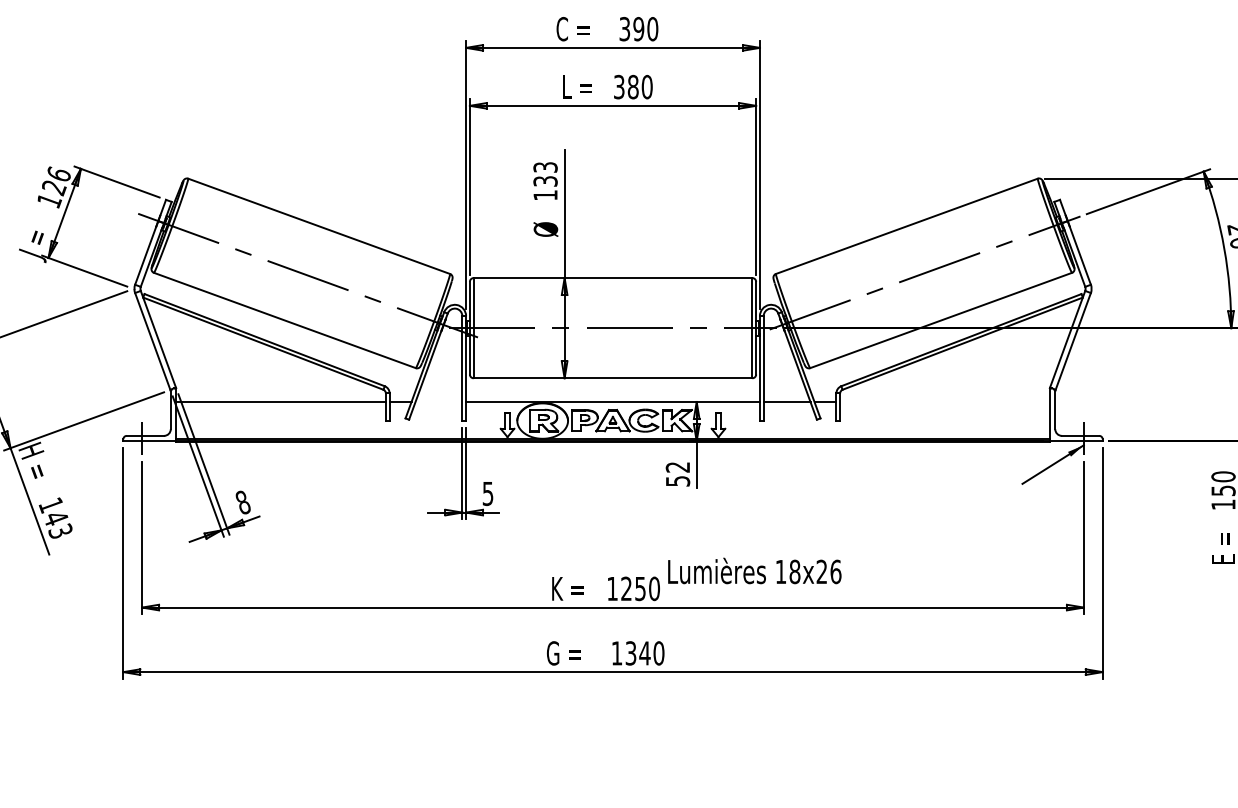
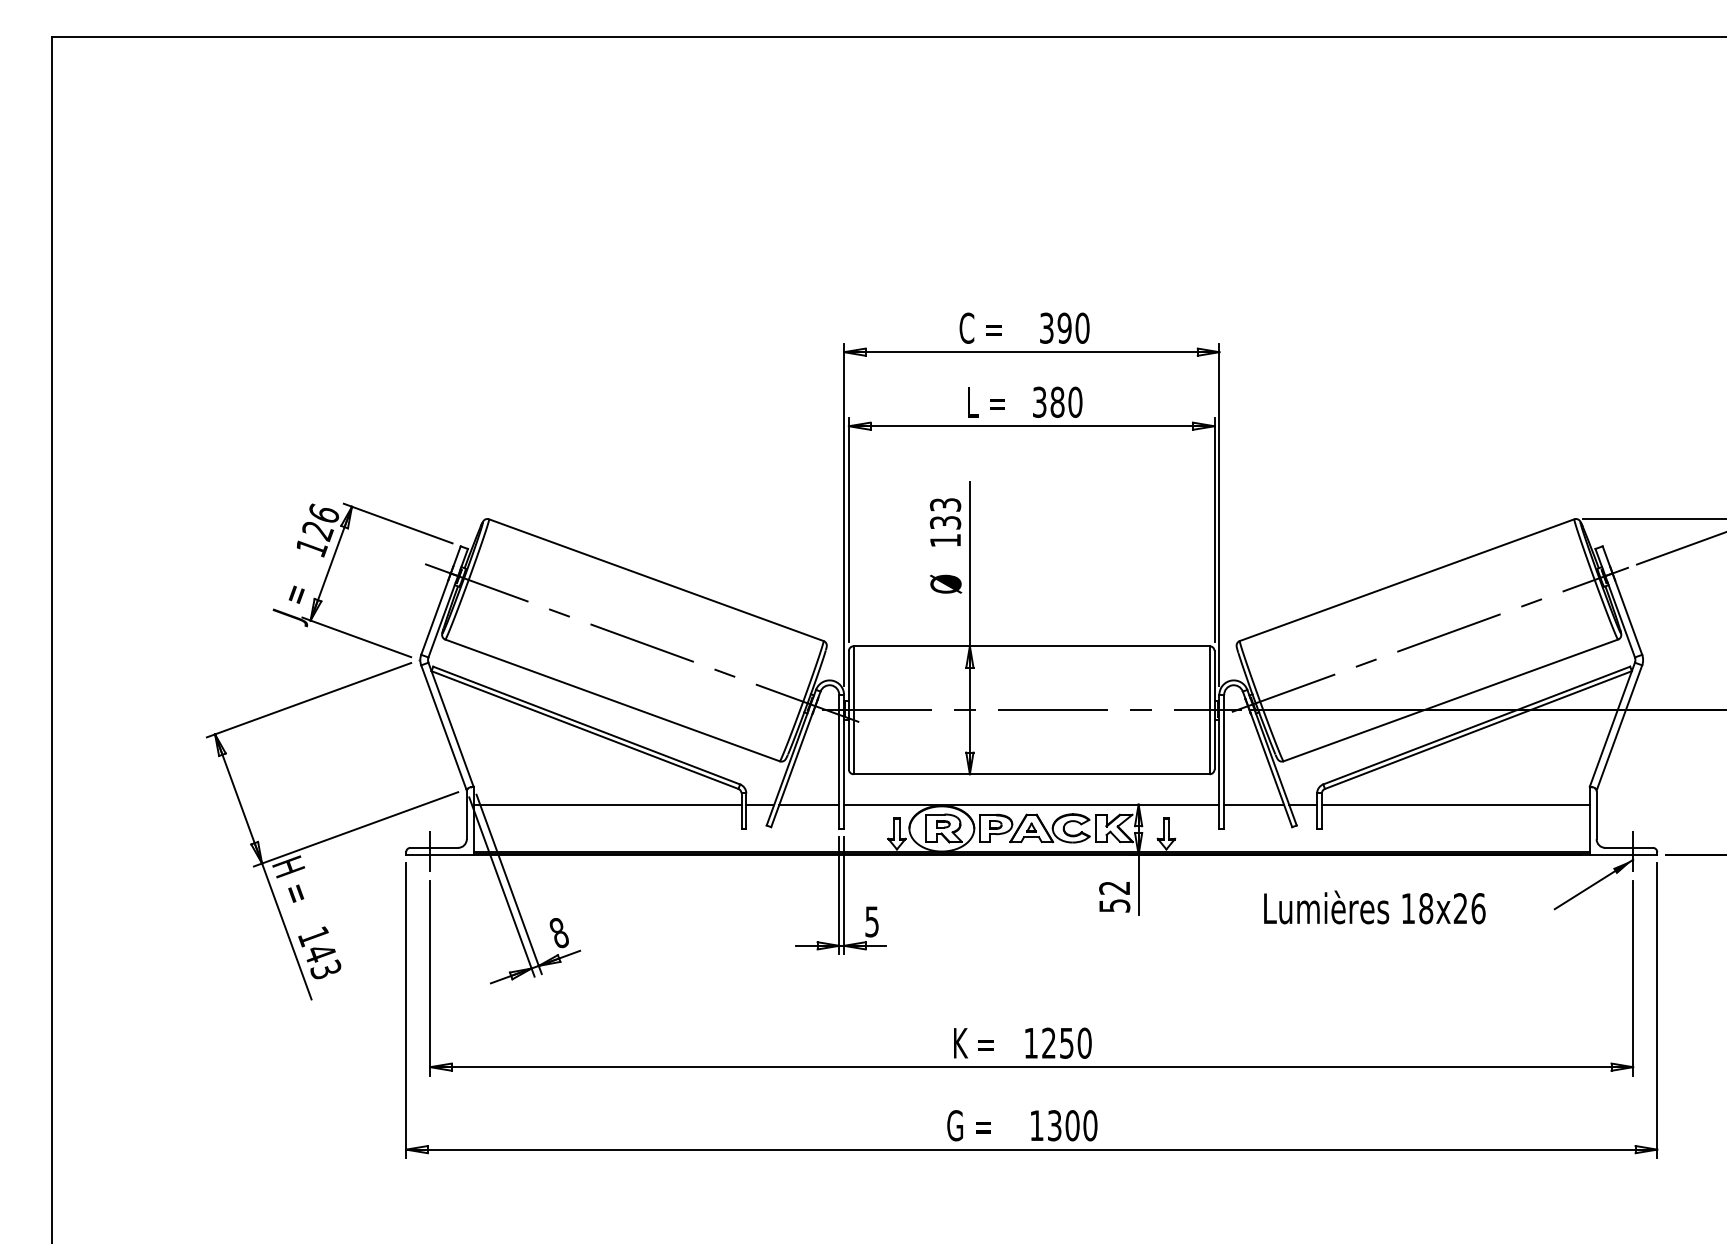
line: (439, 401) -> (809, 804), added
line: (944, 401) -> (1455, 804), added
text: (754, 571) -> (1374, 907), moved
text: (644, 653) -> (1072, 1125), 1340 -> 1300

